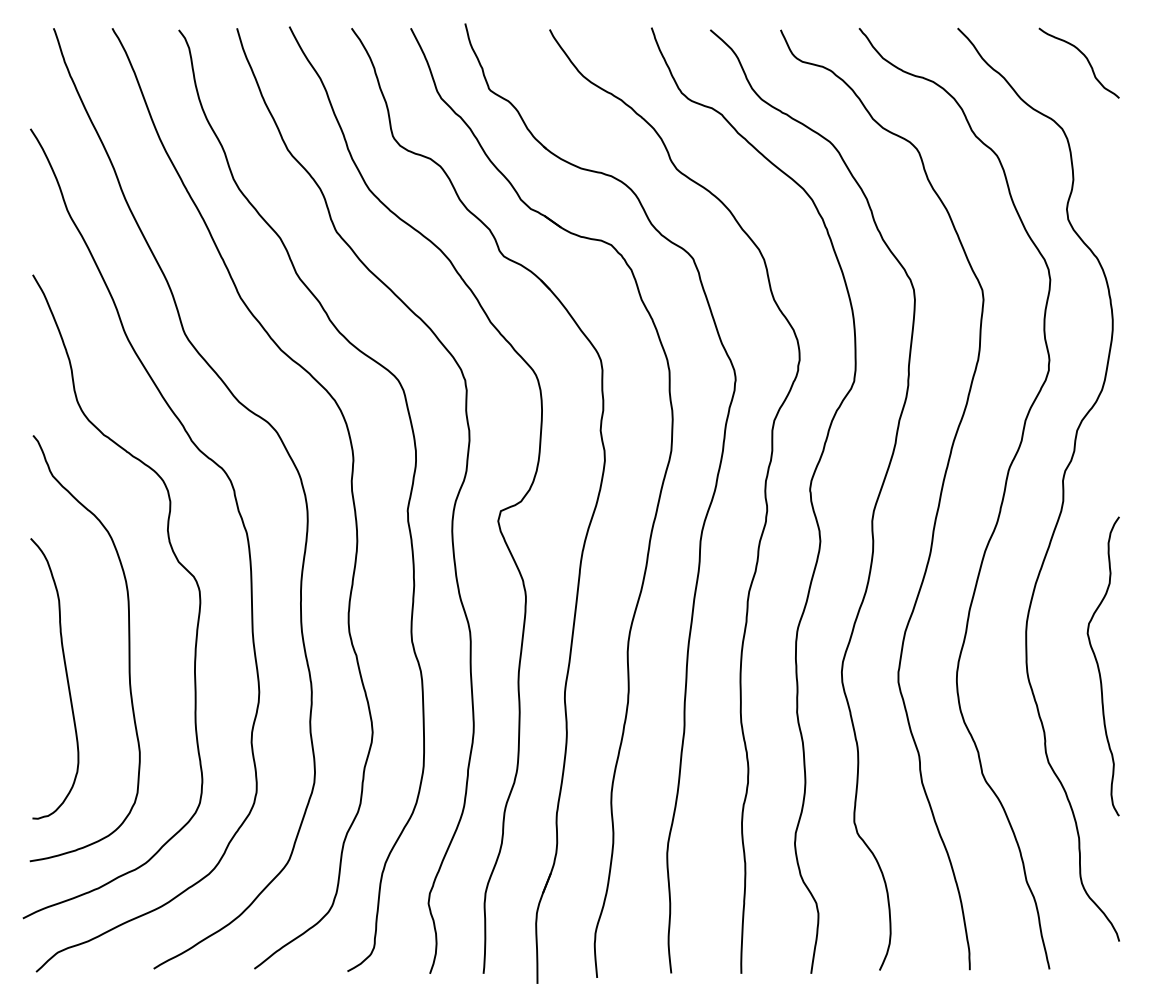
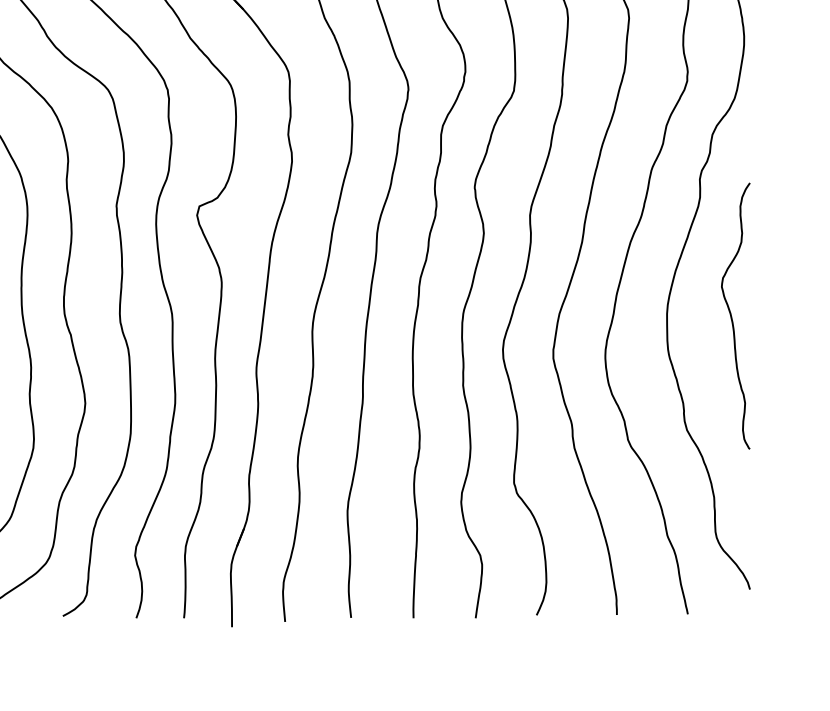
curve: (1099, 667) -> (732, 317), moved

